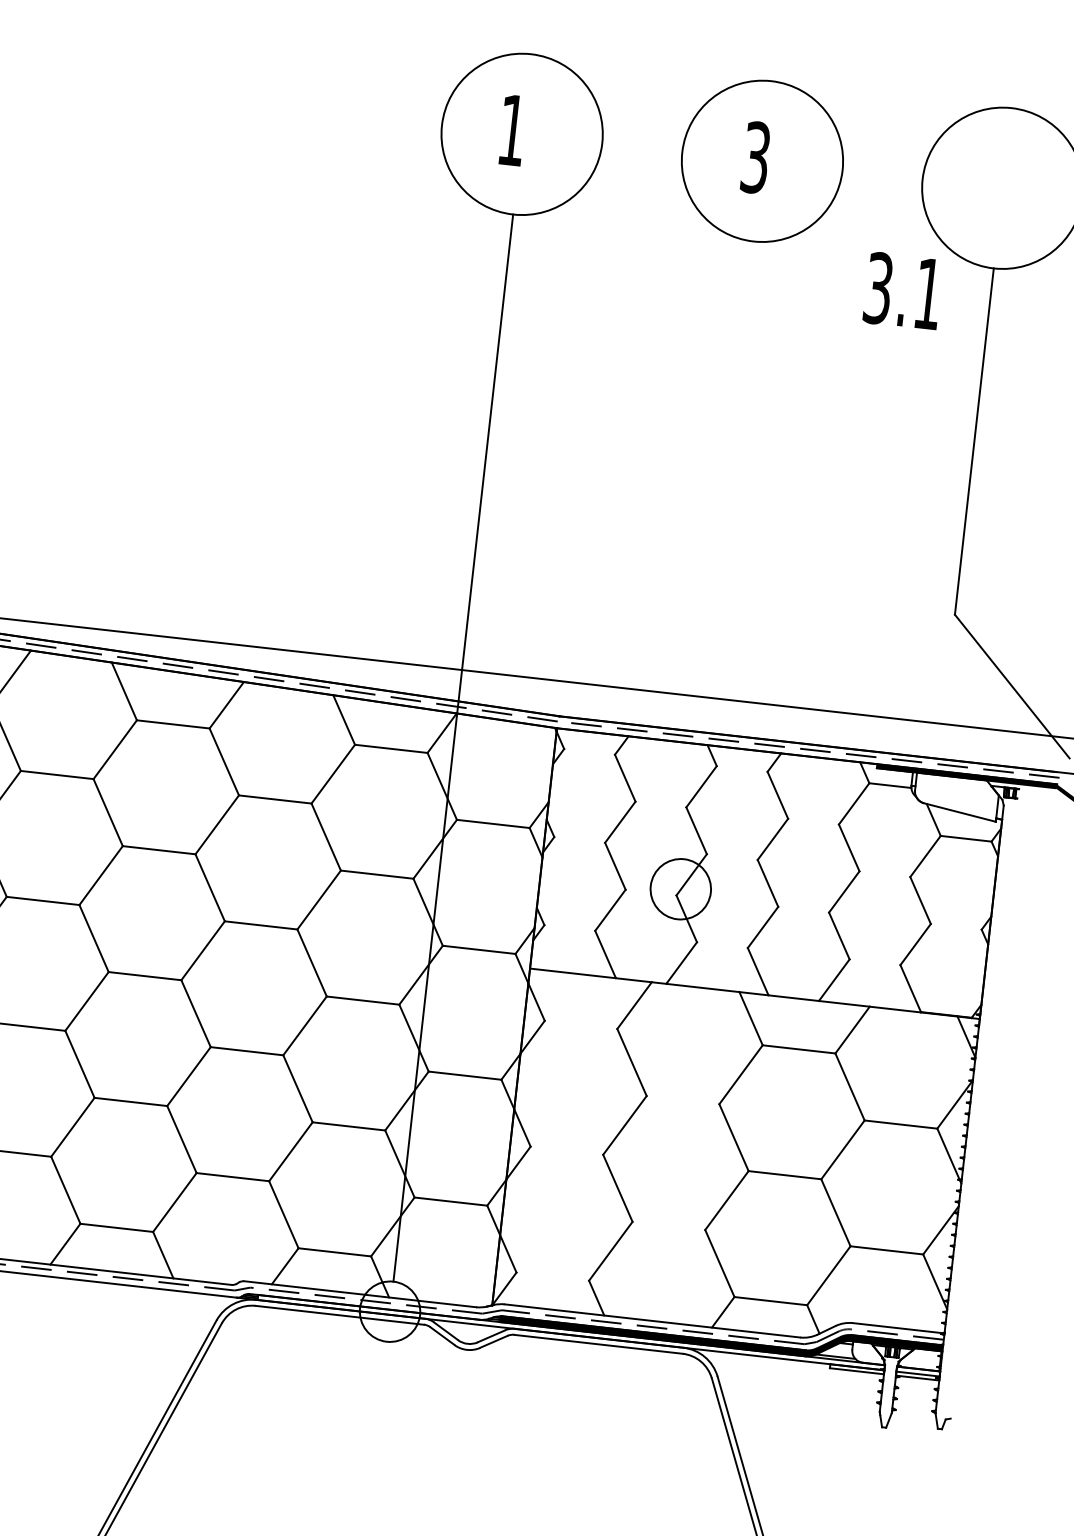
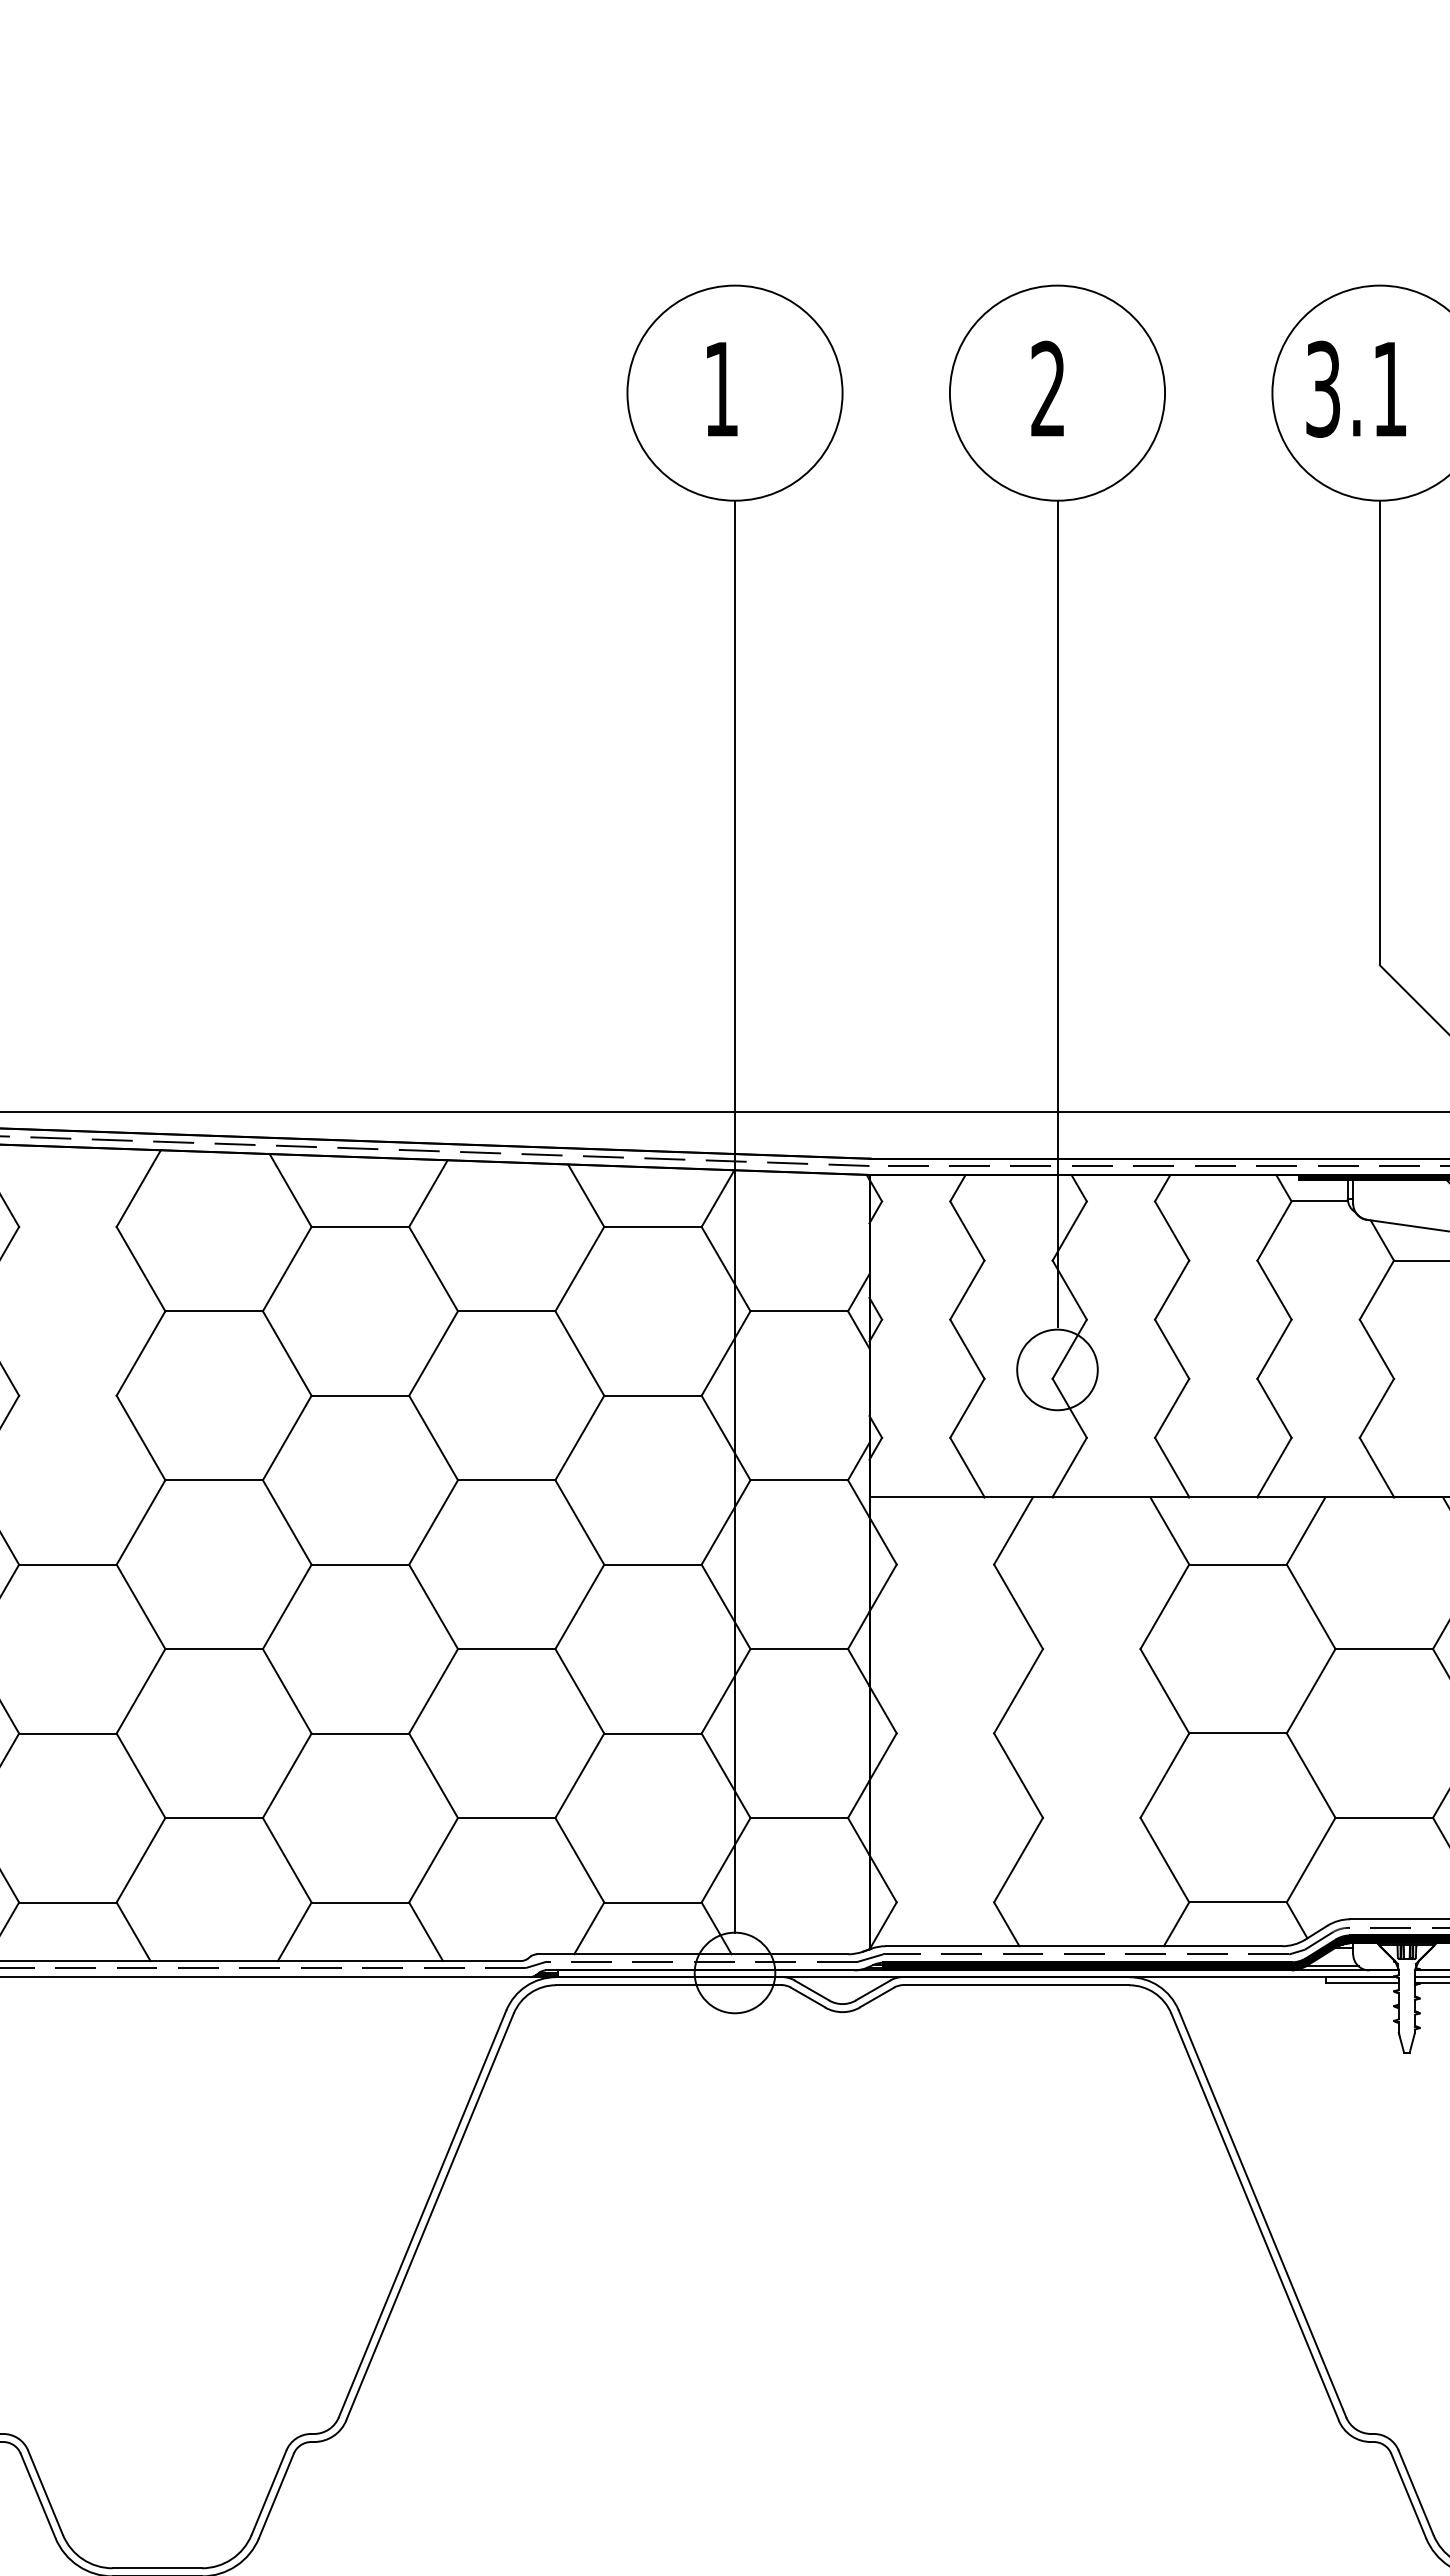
text: (756, 157) -> (1048, 388), 3 -> 2
text: (902, 290) -> (1355, 388), moved
line: (718, 549) -> (1057, 913), added

